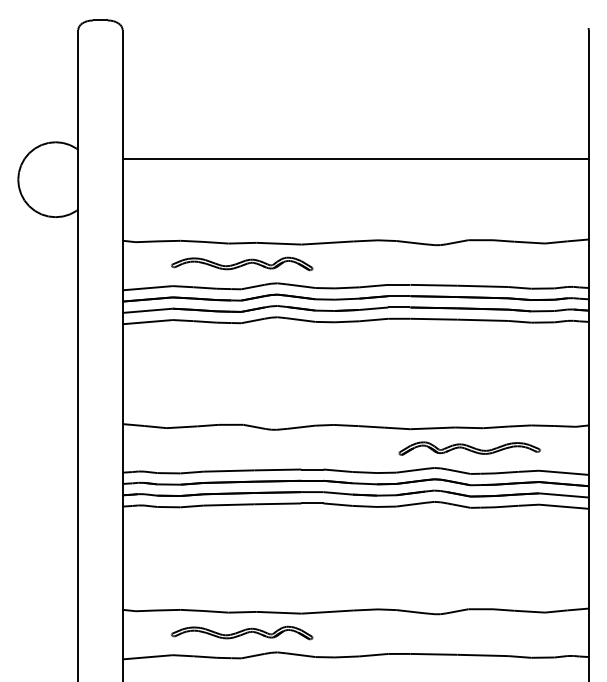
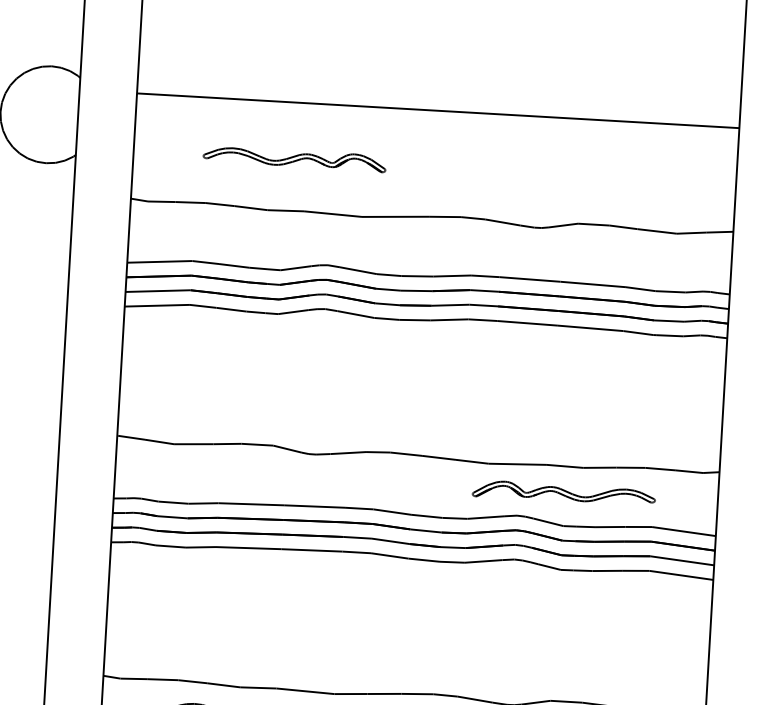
part: (242, 263) -> (295, 158), moved

